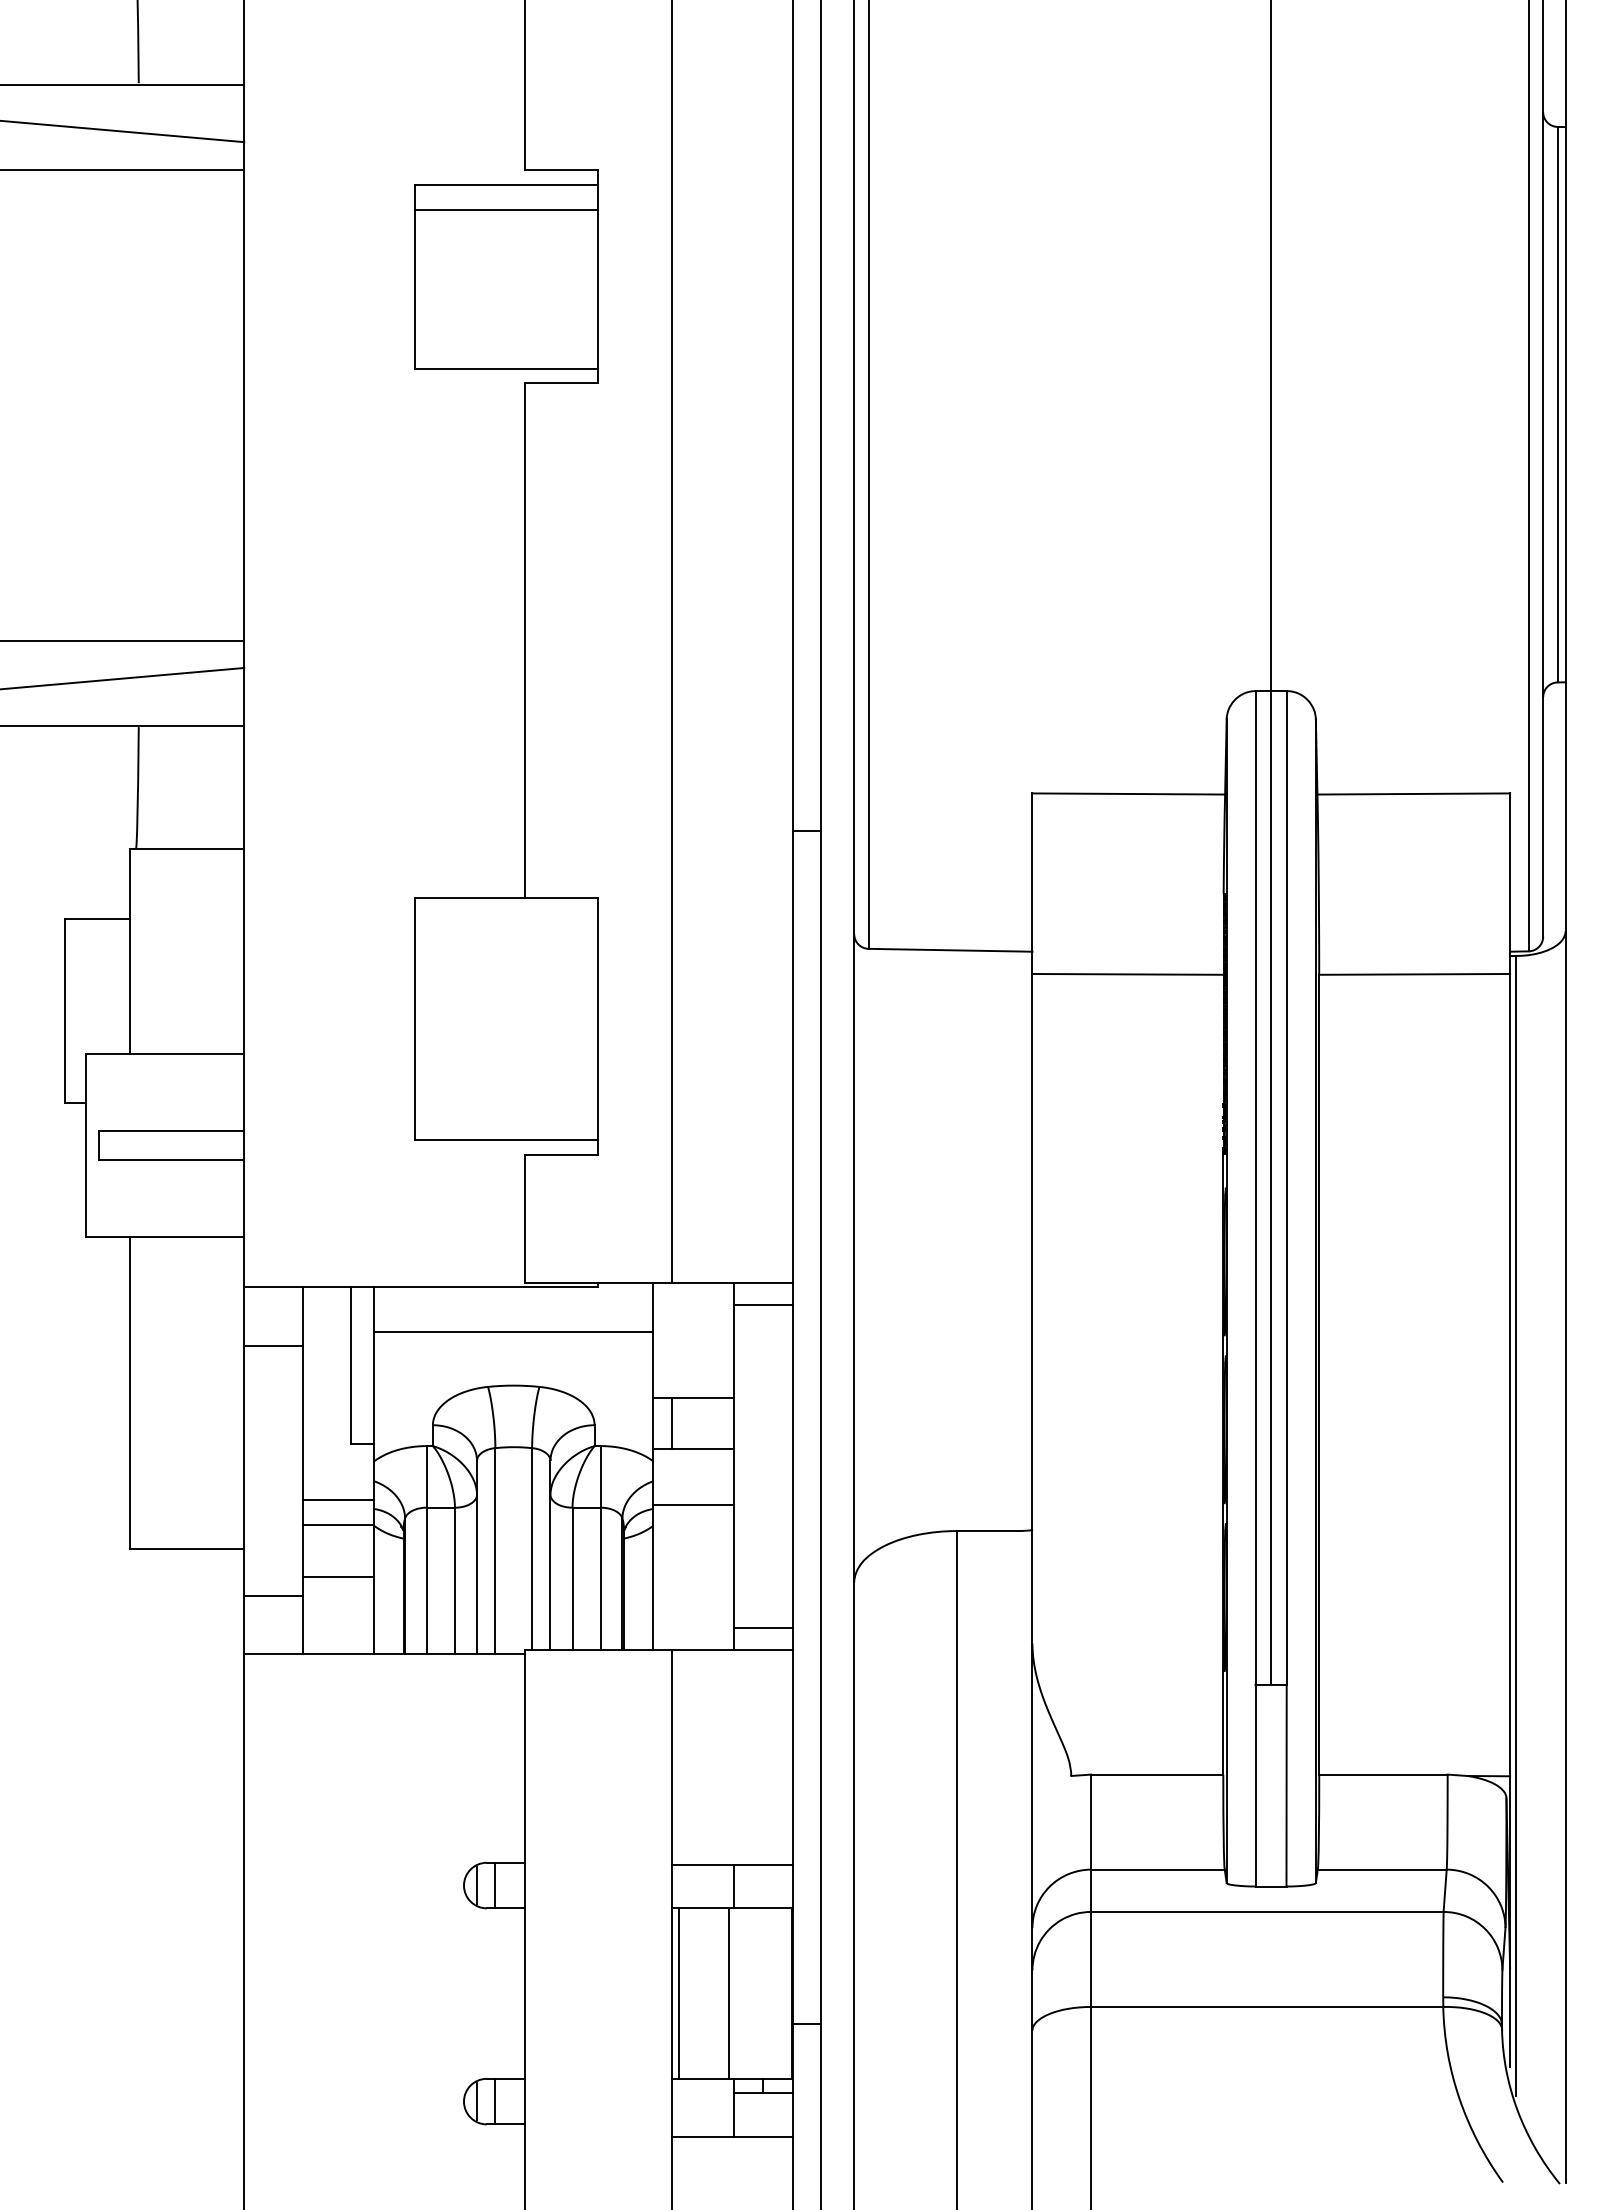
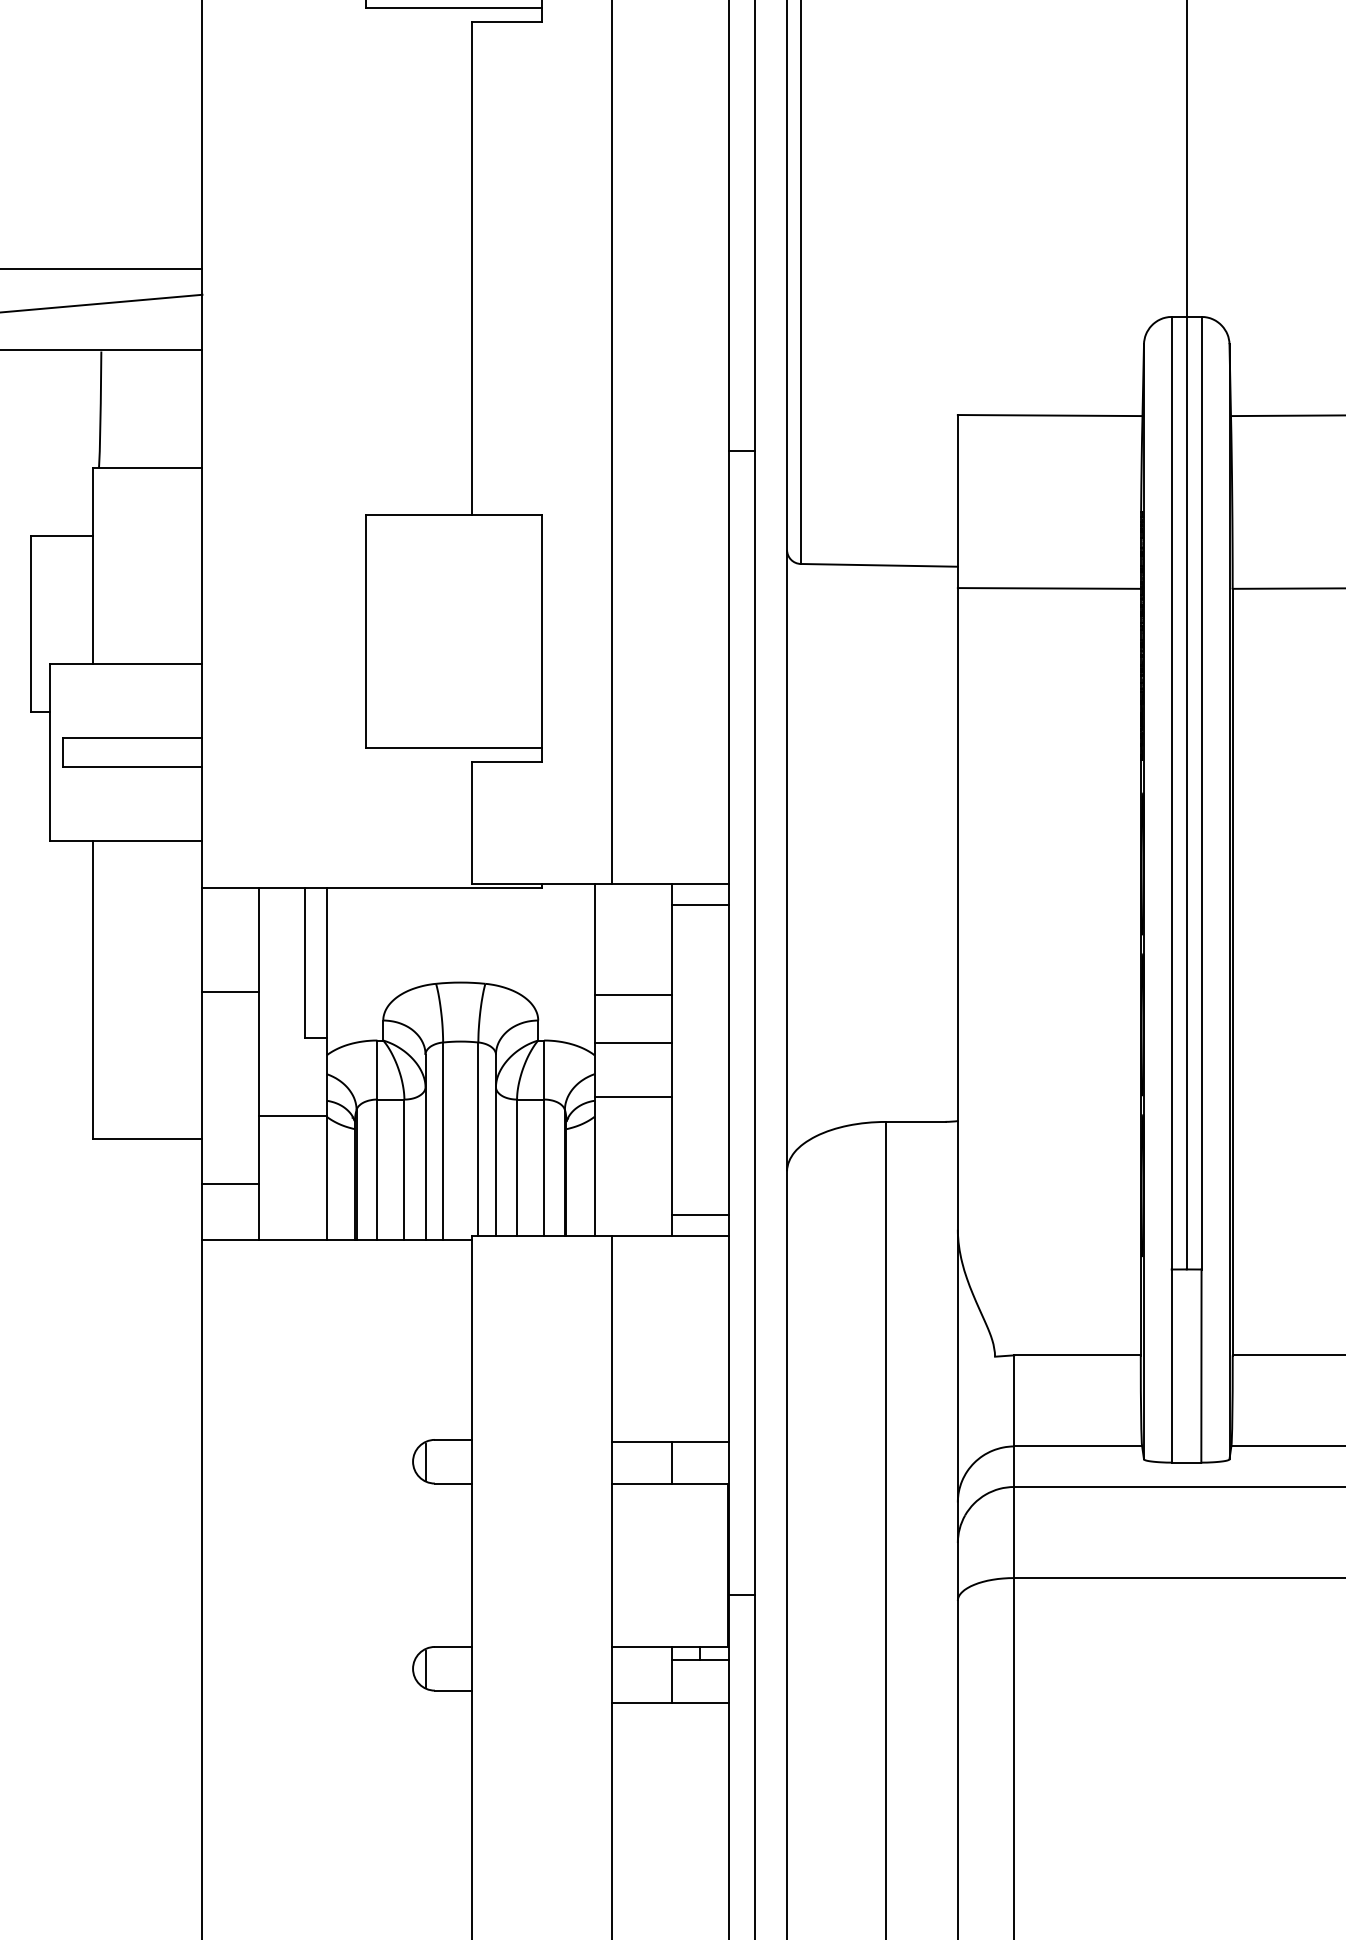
line: (513, 1331) -> (460, 930), removed
line: (273, 1345) -> (230, 992), moved
line: (671, 1423) -> (611, 1018), removed
line: (338, 1499) -> (292, 1091), removed
line: (338, 1576) -> (292, 1165), removed
line: (495, 1885) -> (443, 1461), removed
line: (679, 1993) -> (619, 1565), removed
line: (729, 1993) -> (667, 1565), removed
line: (495, 2101) -> (443, 1668), removed

